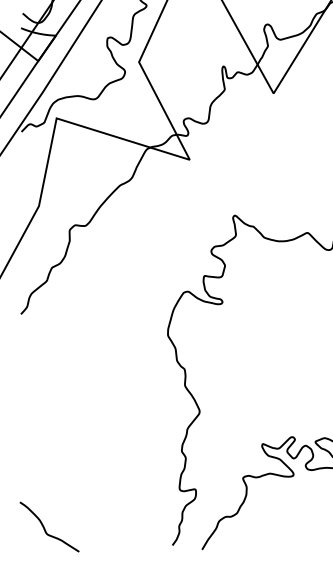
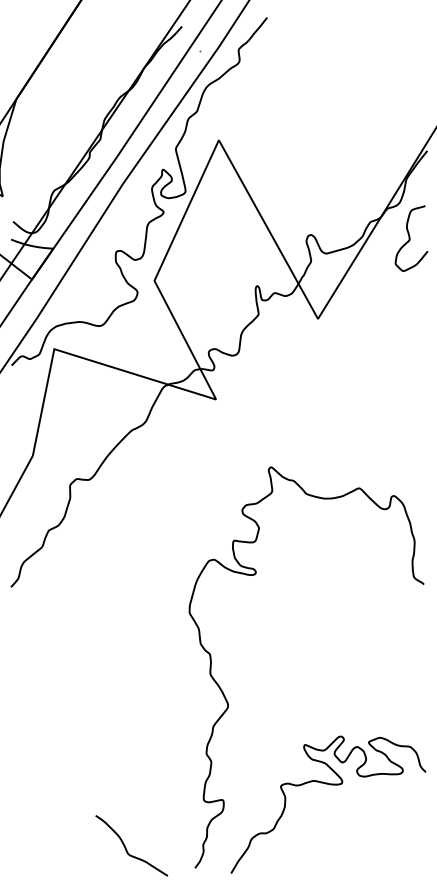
curve: (45, 528) -> (126, 847), moved

